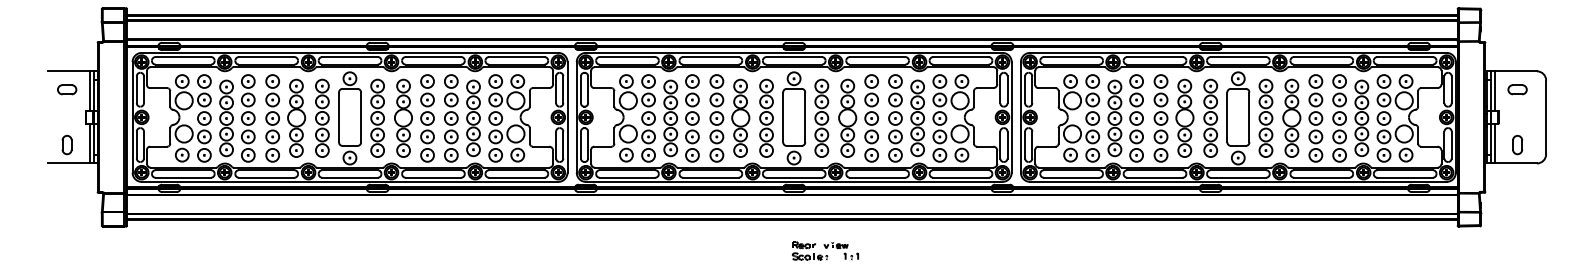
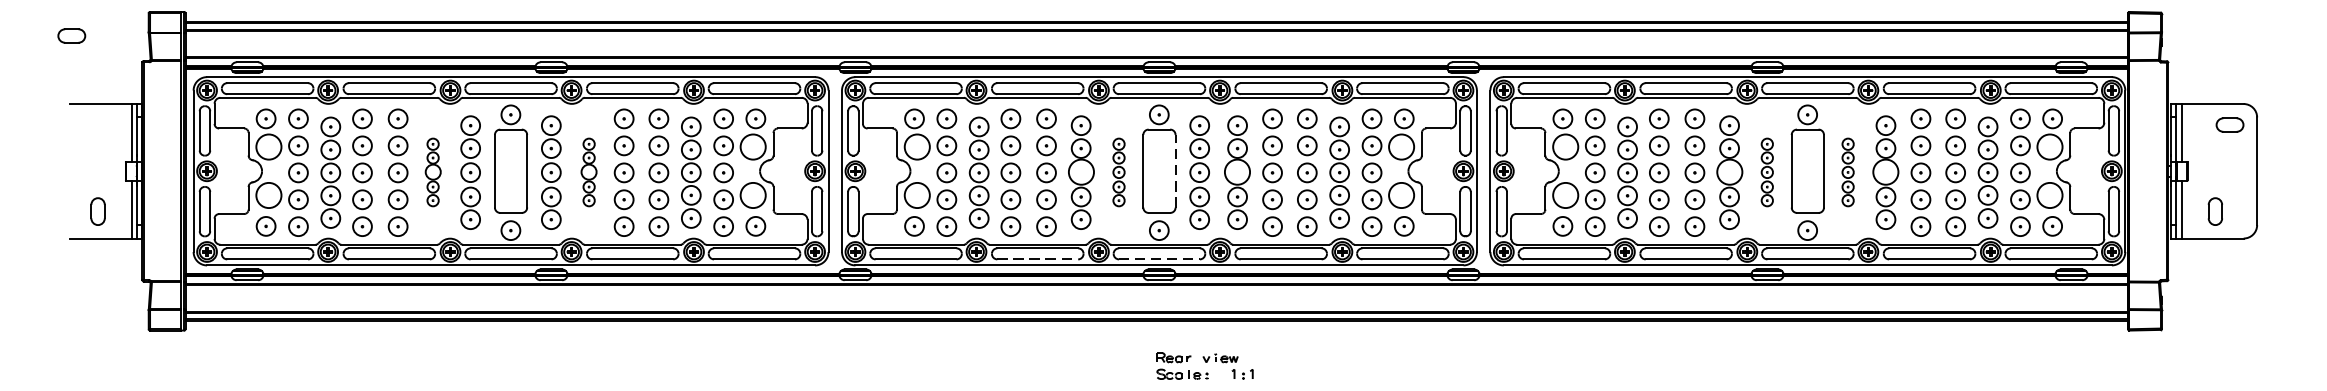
part: (67, 89) -> (72, 35), moved
part: (1517, 89) -> (2229, 124), moved
part: (296, 117) -> (432, 171), size x0.6
part: (403, 117) -> (589, 171), size x0.6
part: (766, 117) -> (1118, 171), size x0.6
line: (805, 117) -> (1175, 171), solid -> dashed
part: (1210, 117) -> (1767, 171), size x0.6
part: (1265, 117) -> (1847, 171), size x0.6
line: (710, 177) -> (1037, 259), solid -> dashed
line: (794, 177) -> (1159, 259), solid -> dashed

